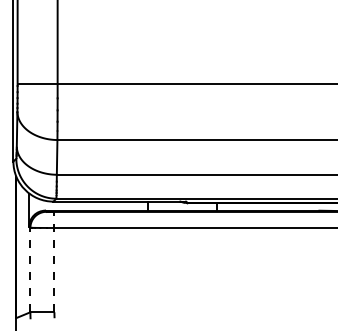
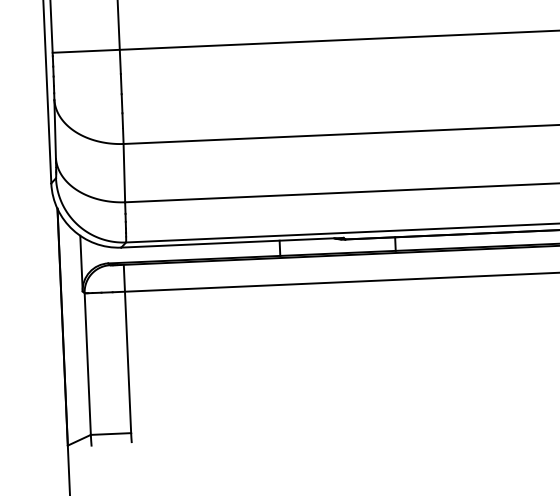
line: (54, 261) -> (127, 347), dashed -> solid
line: (30, 269) -> (87, 363), dashed -> solid

